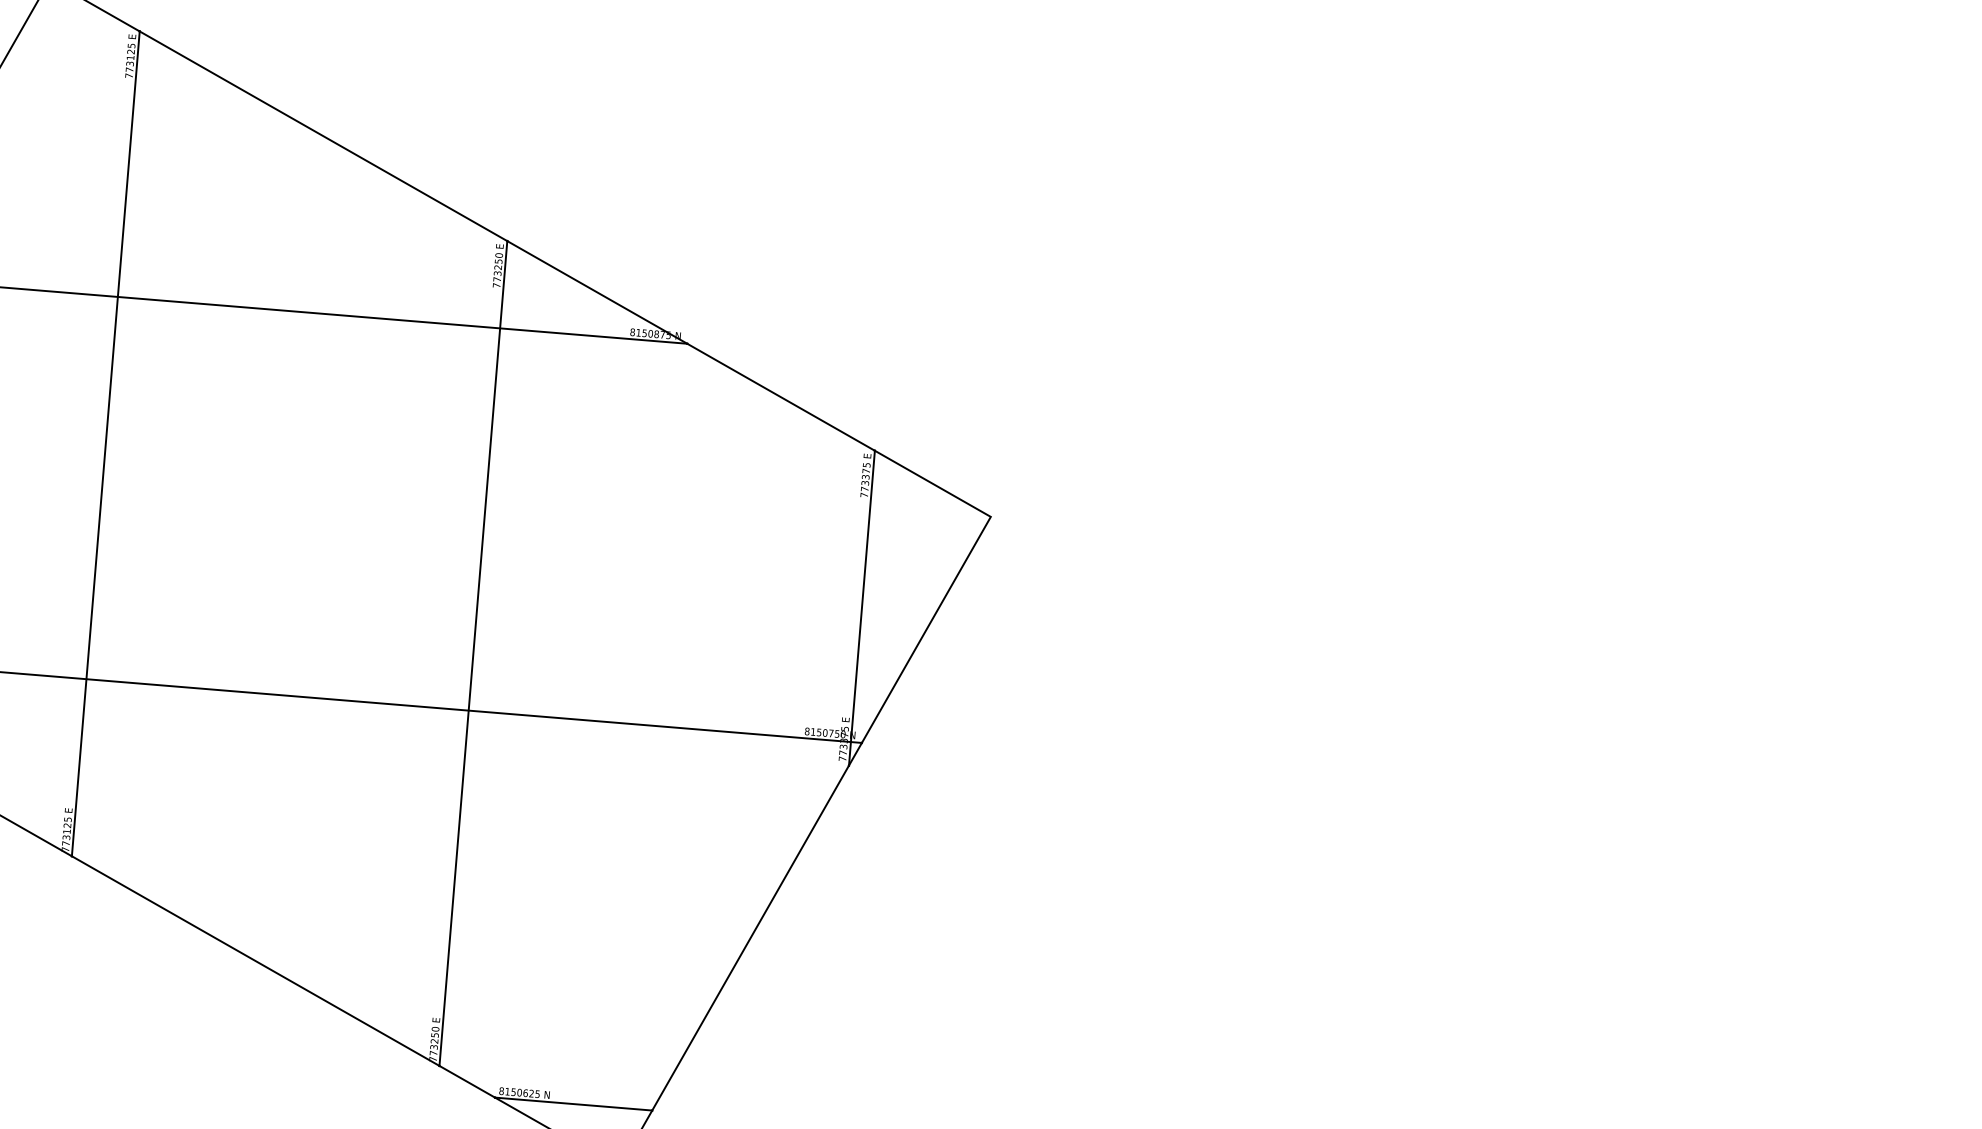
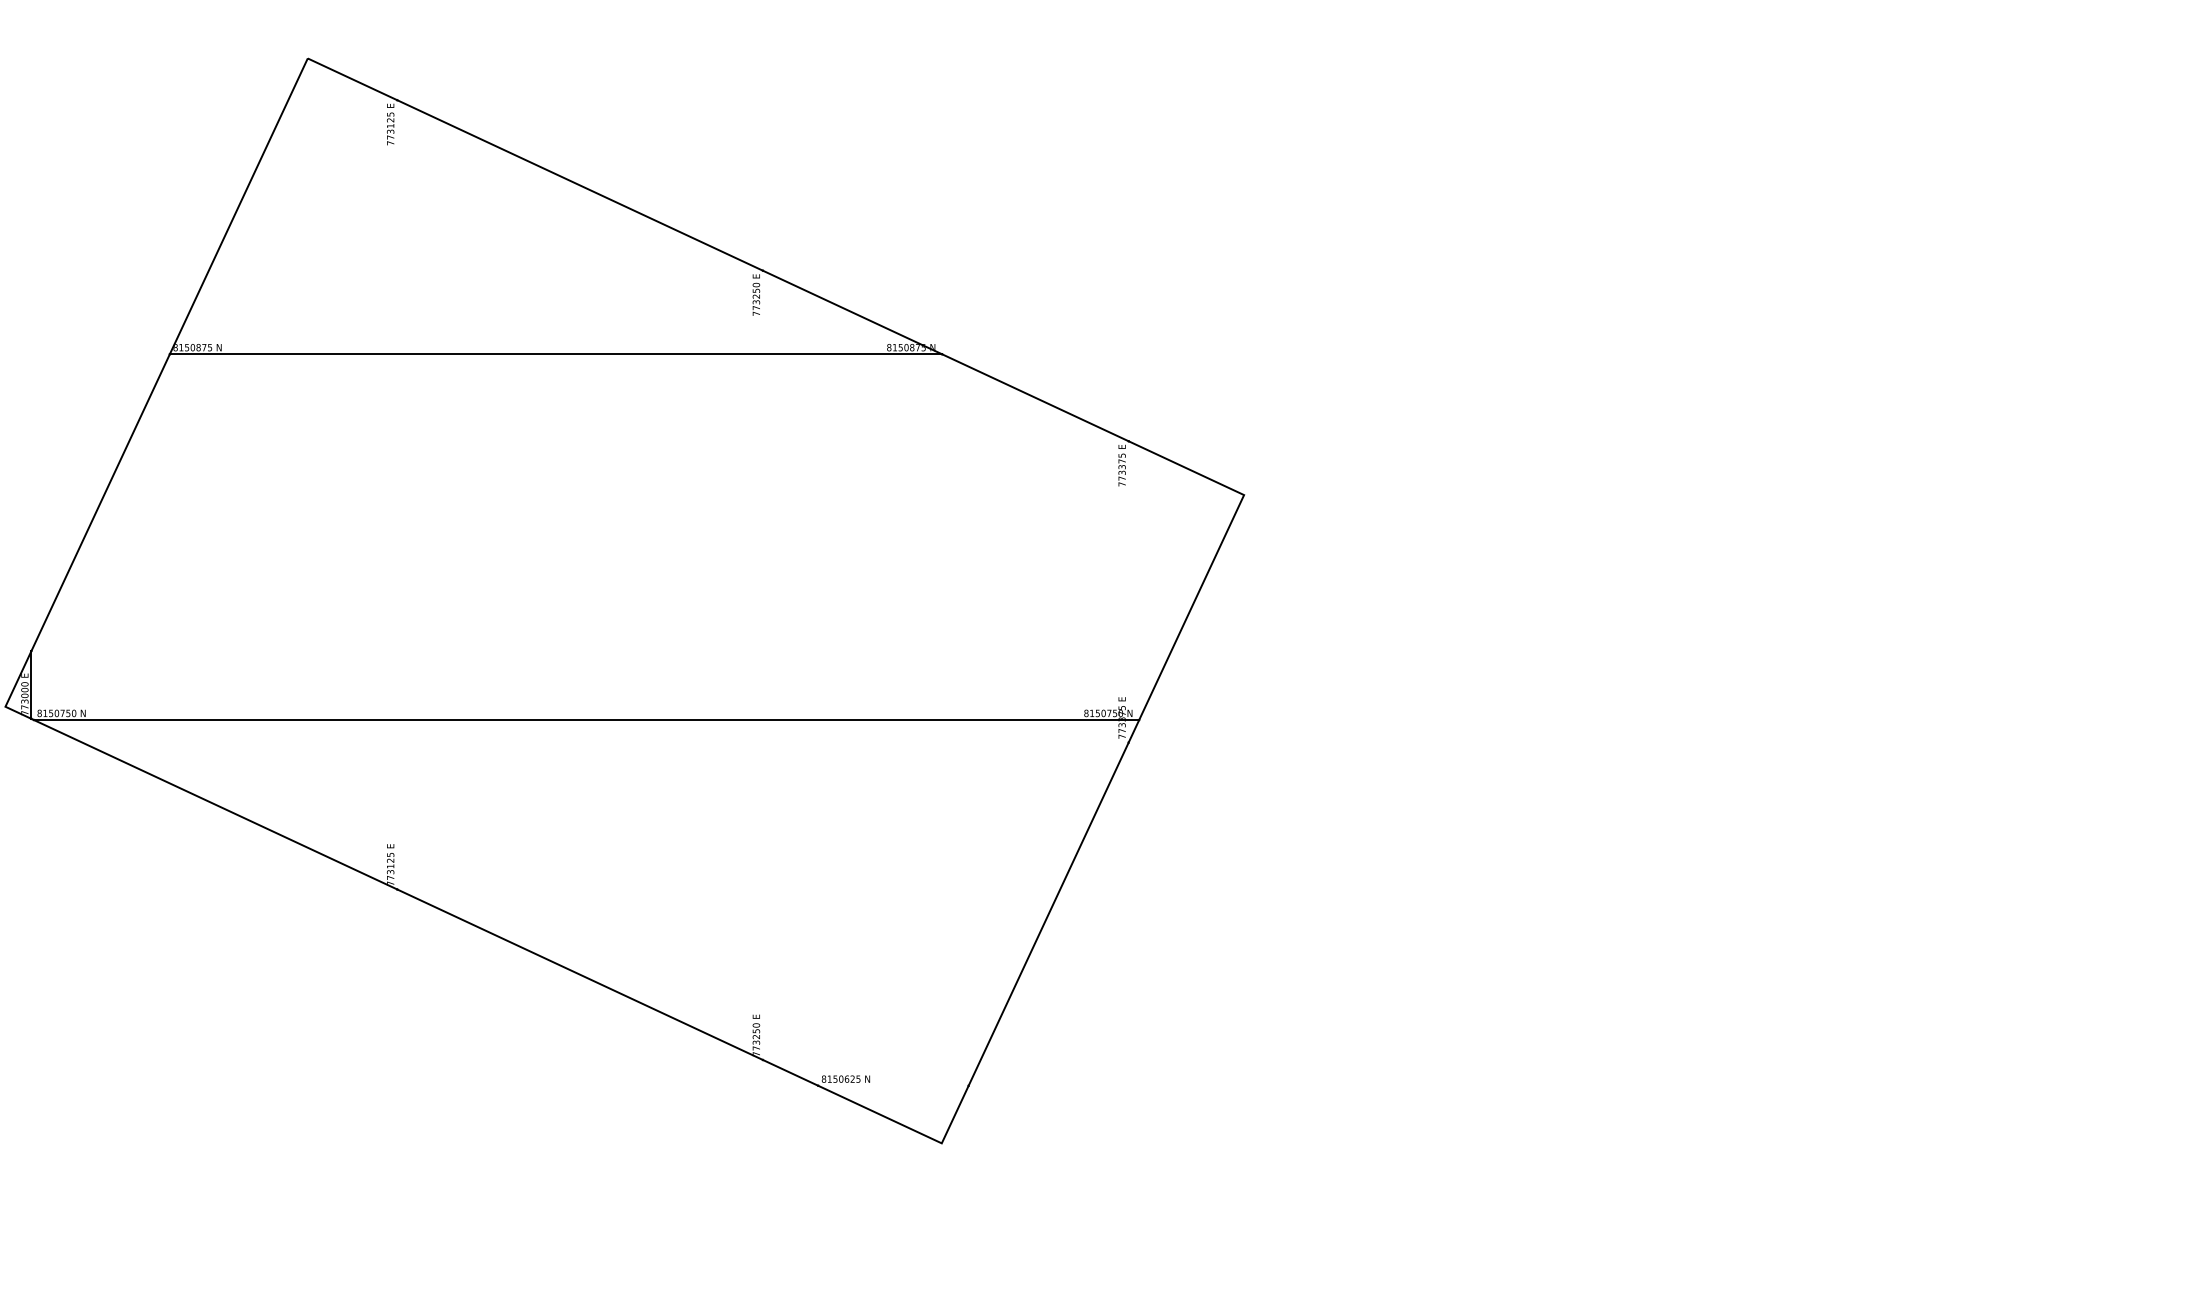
line: (106, 443) -> (397, 494), removed
line: (861, 607) -> (1128, 591), removed
line: (472, 652) -> (762, 664), removed
line: (573, 1103) -> (893, 1085), removed

